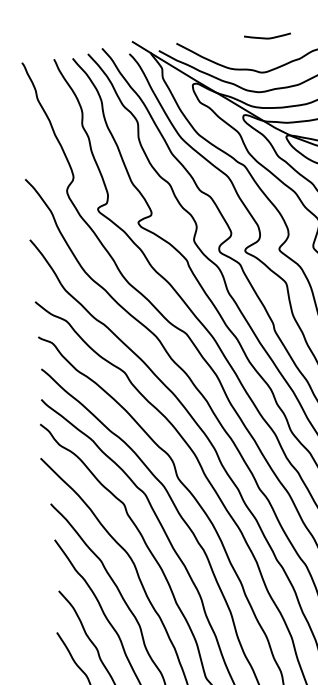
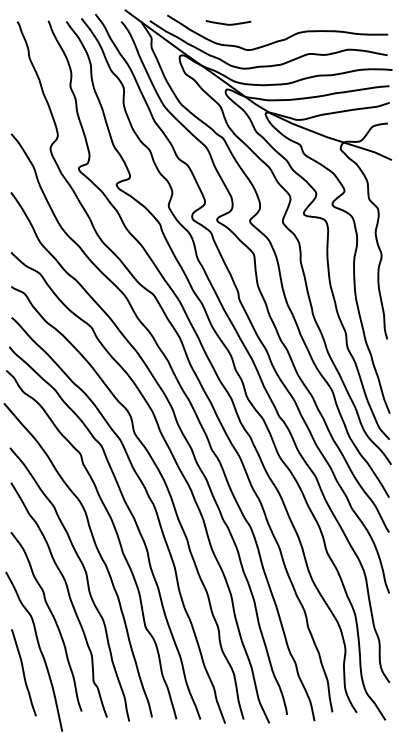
curve: (267, 37) -> (228, 23), moved

